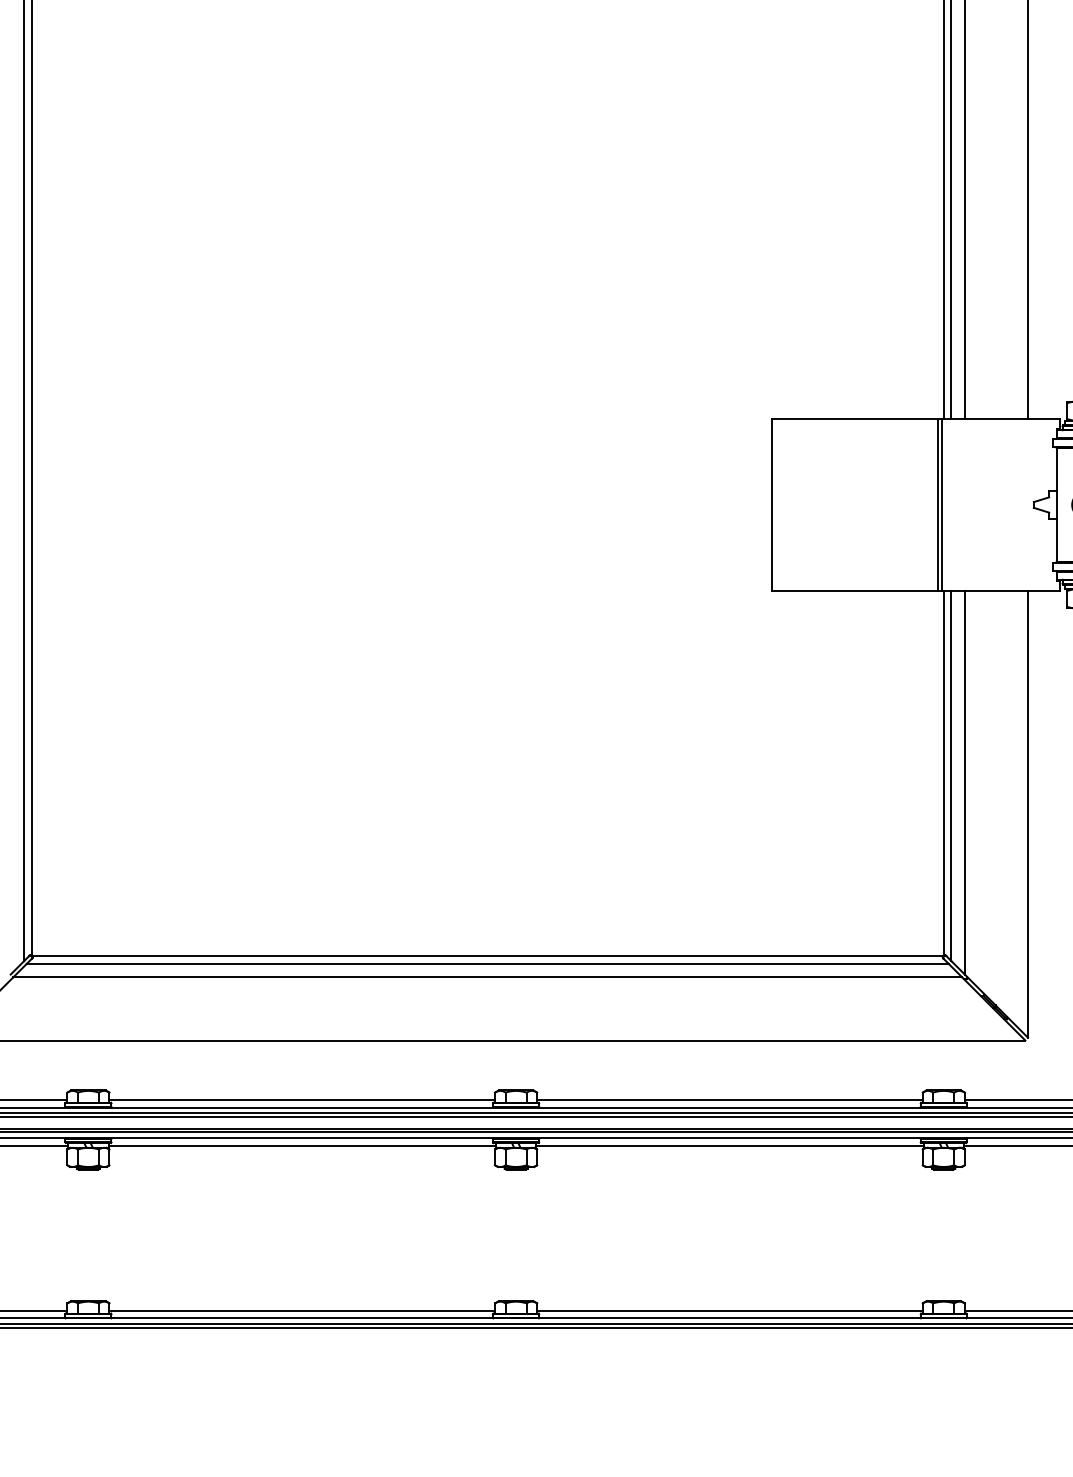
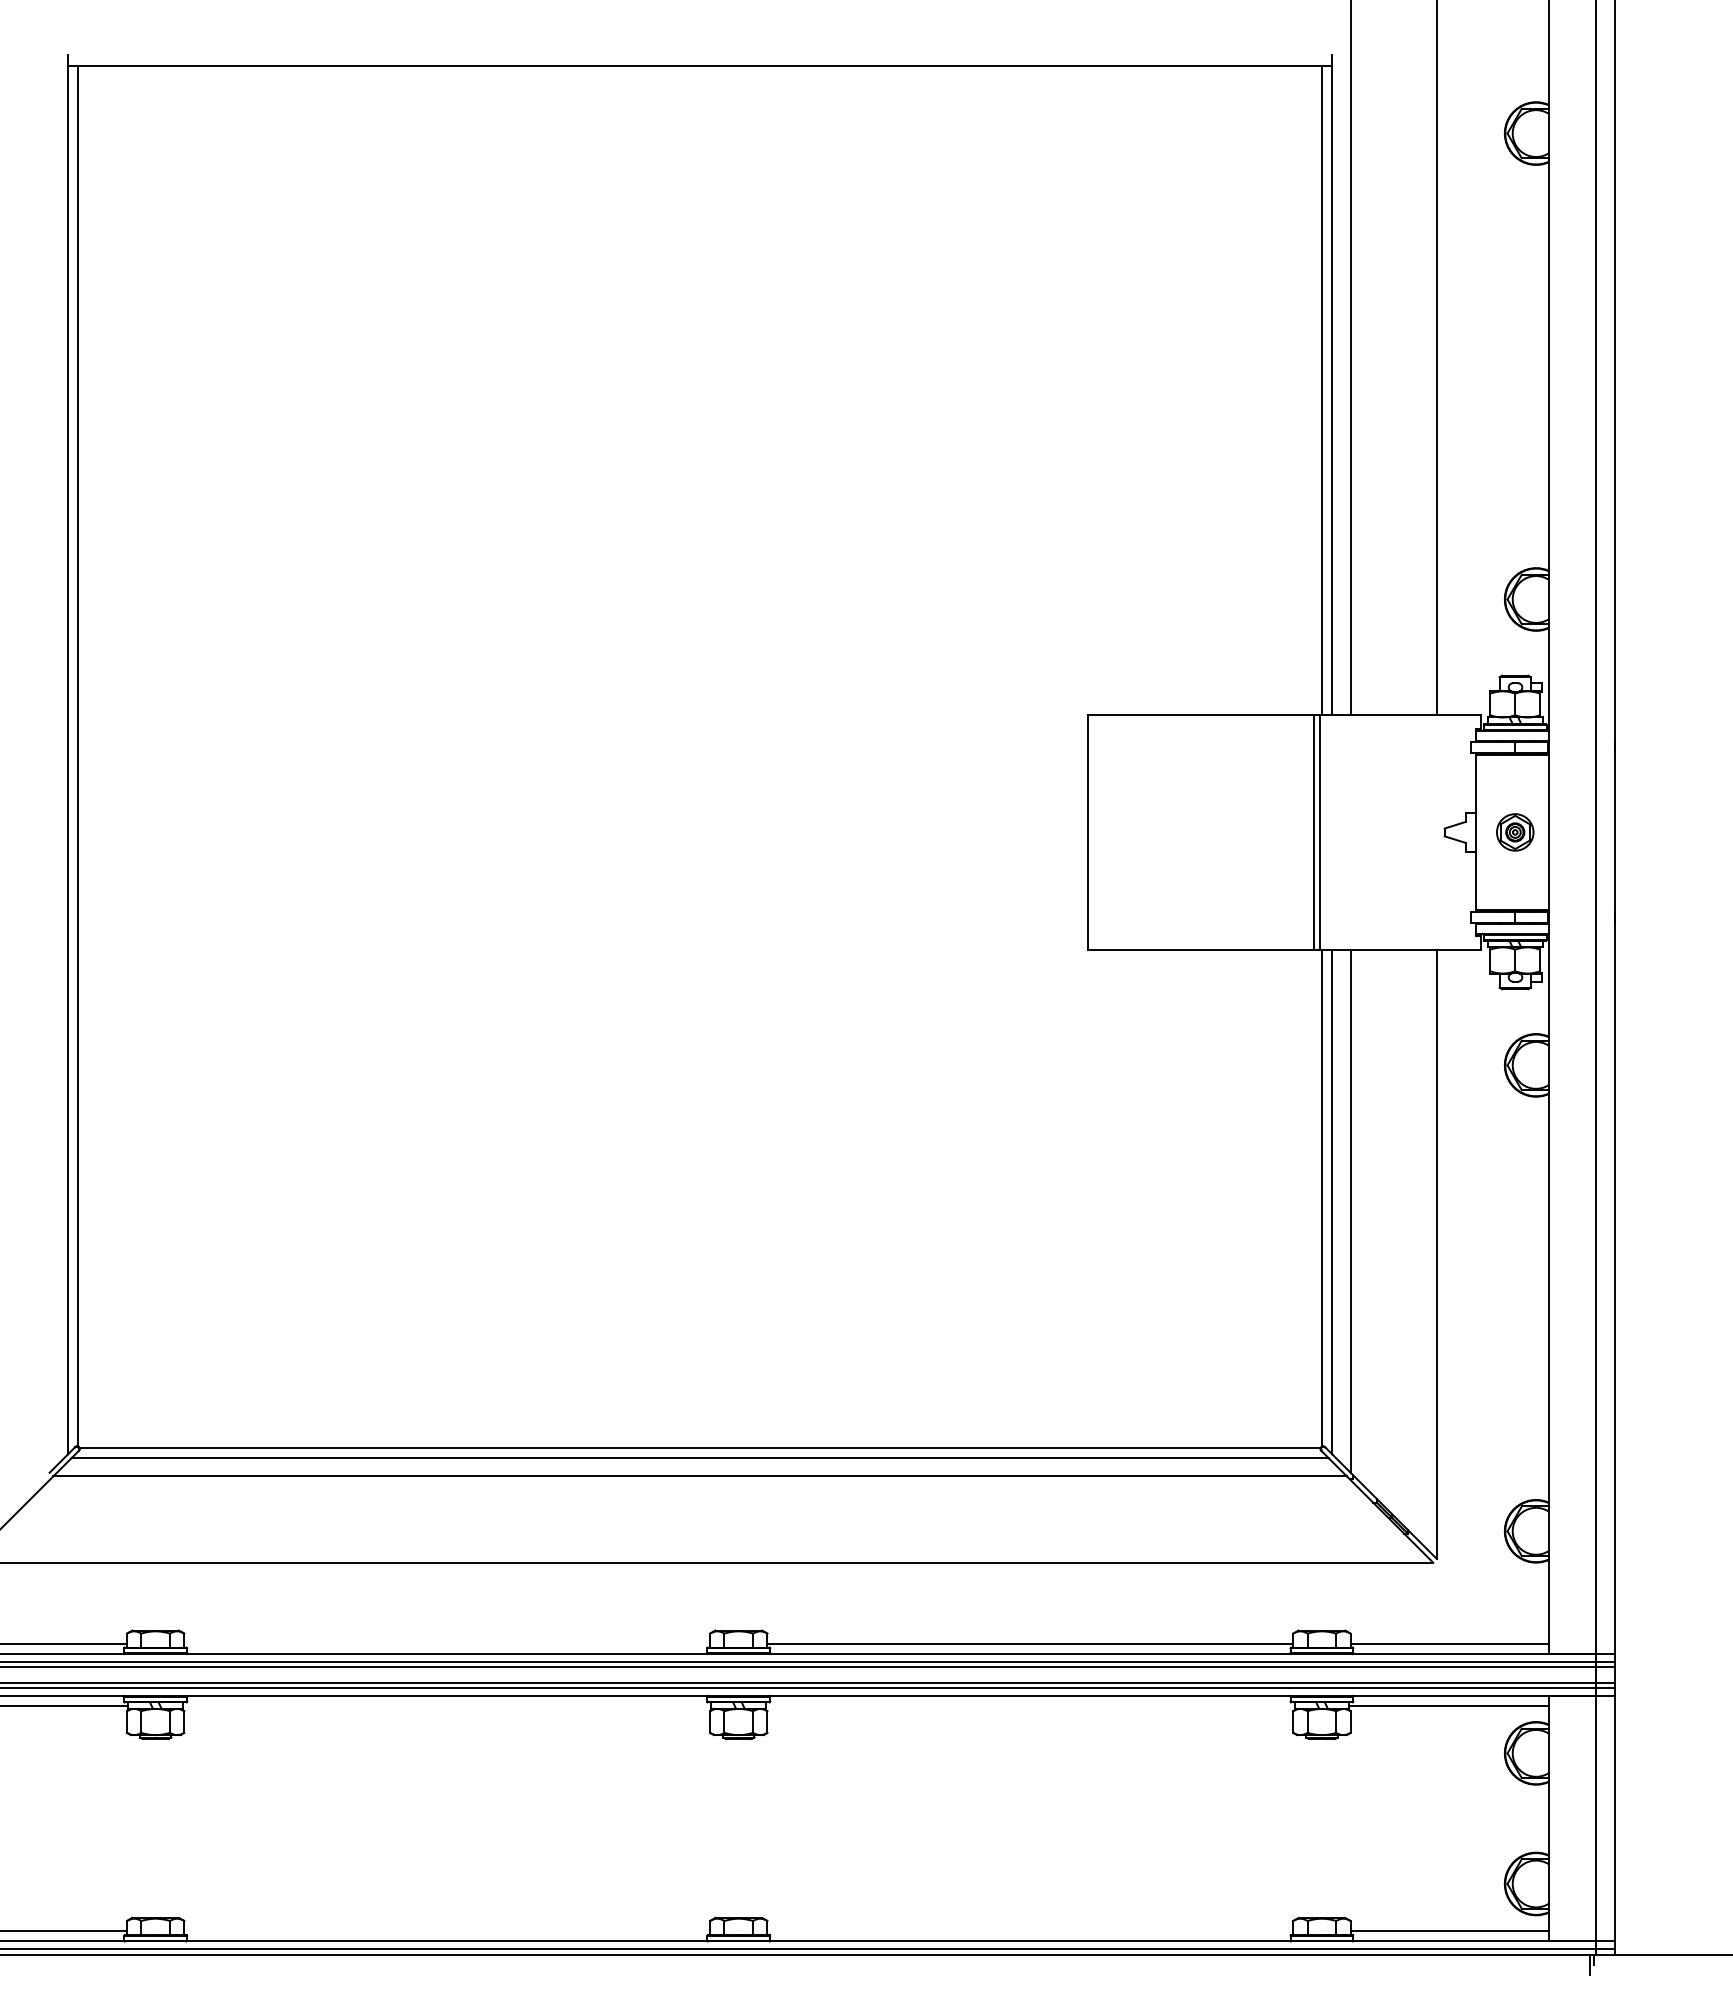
line: (302, 1099) -> (447, 1643), removed
line: (302, 1146) -> (447, 1706), removed
line: (730, 1146) -> (1030, 1706), removed
line: (302, 1311) -> (447, 1931), removed
line: (730, 1311) -> (1030, 1931), removed

